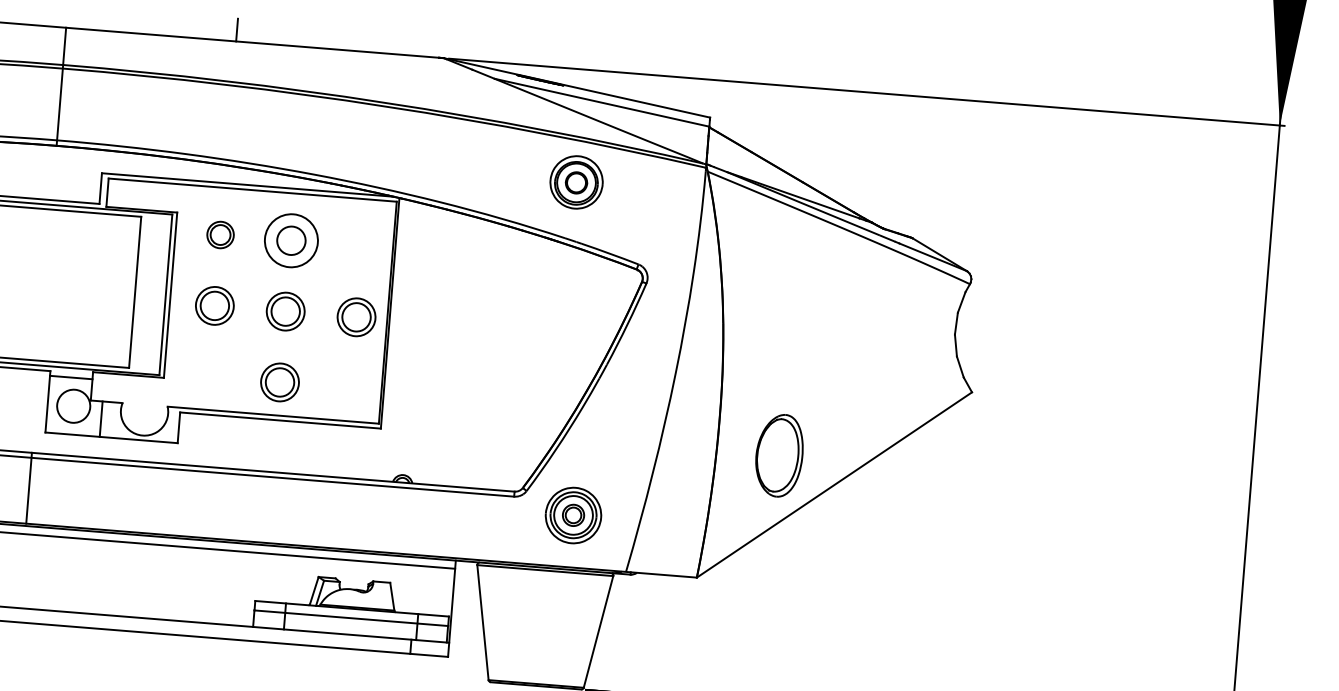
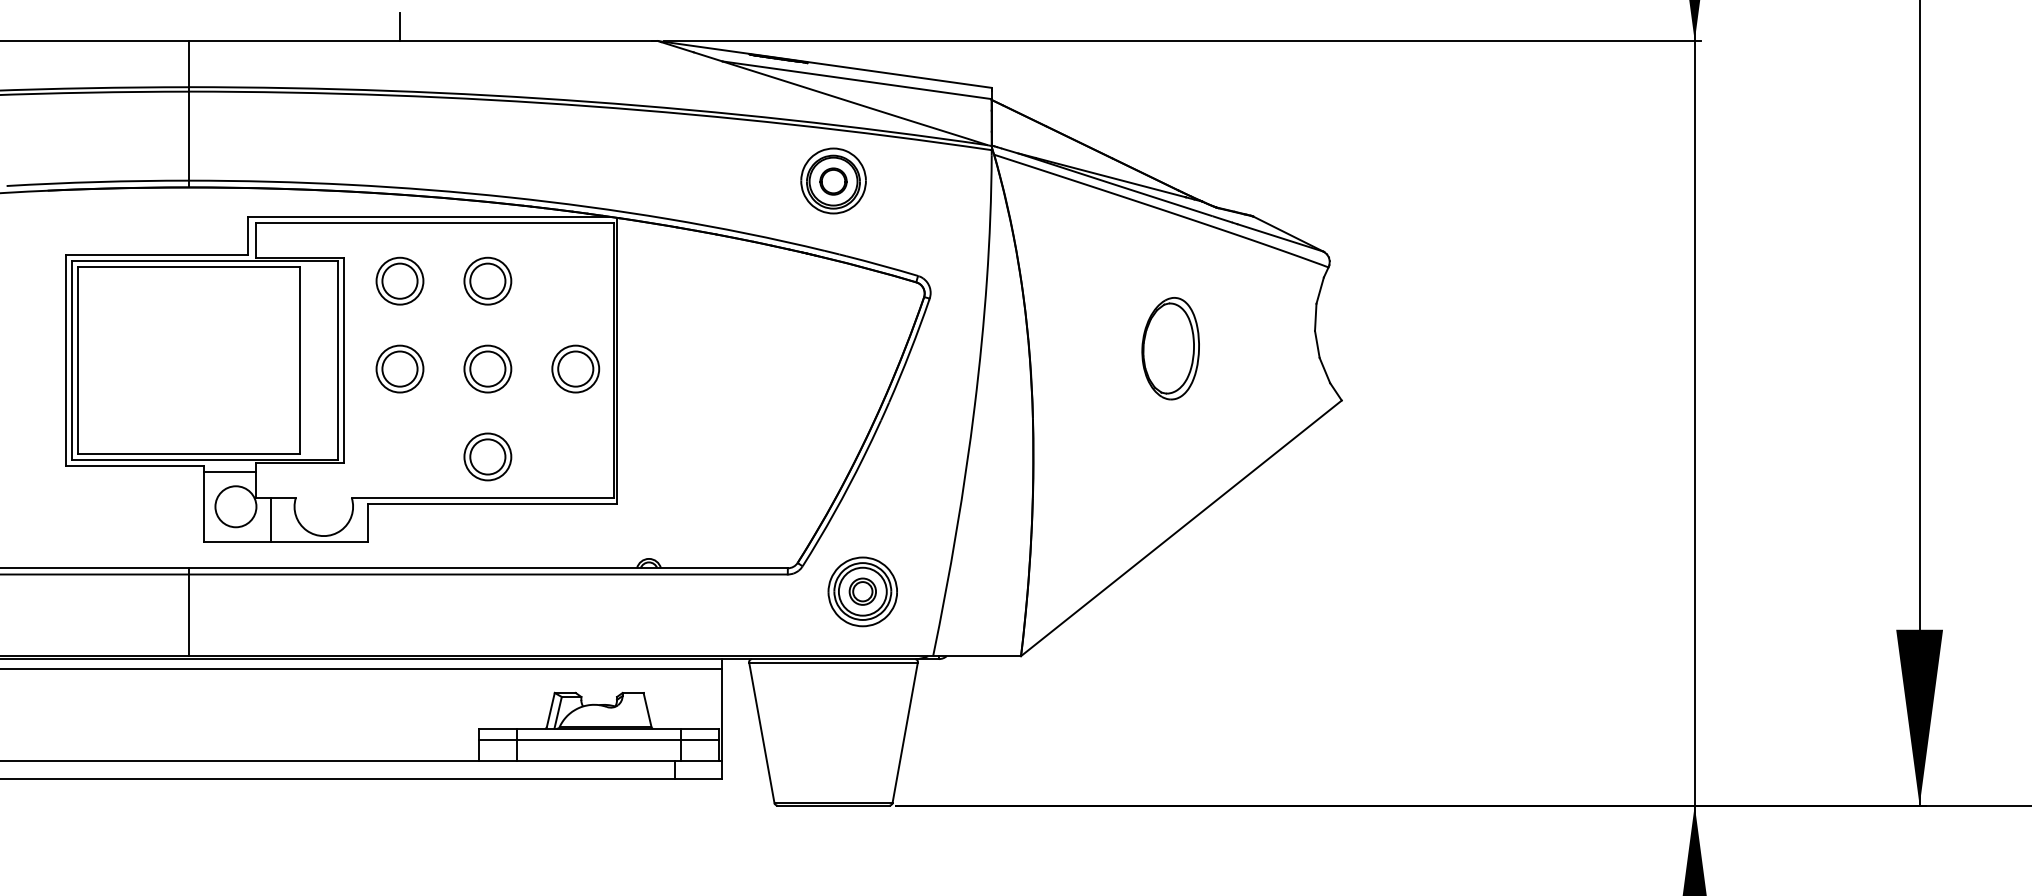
part: (220, 234) -> (399, 280), size x1.43
circle: (291, 240) -> (487, 280), size x0.71
part: (779, 455) -> (1170, 348), moved

